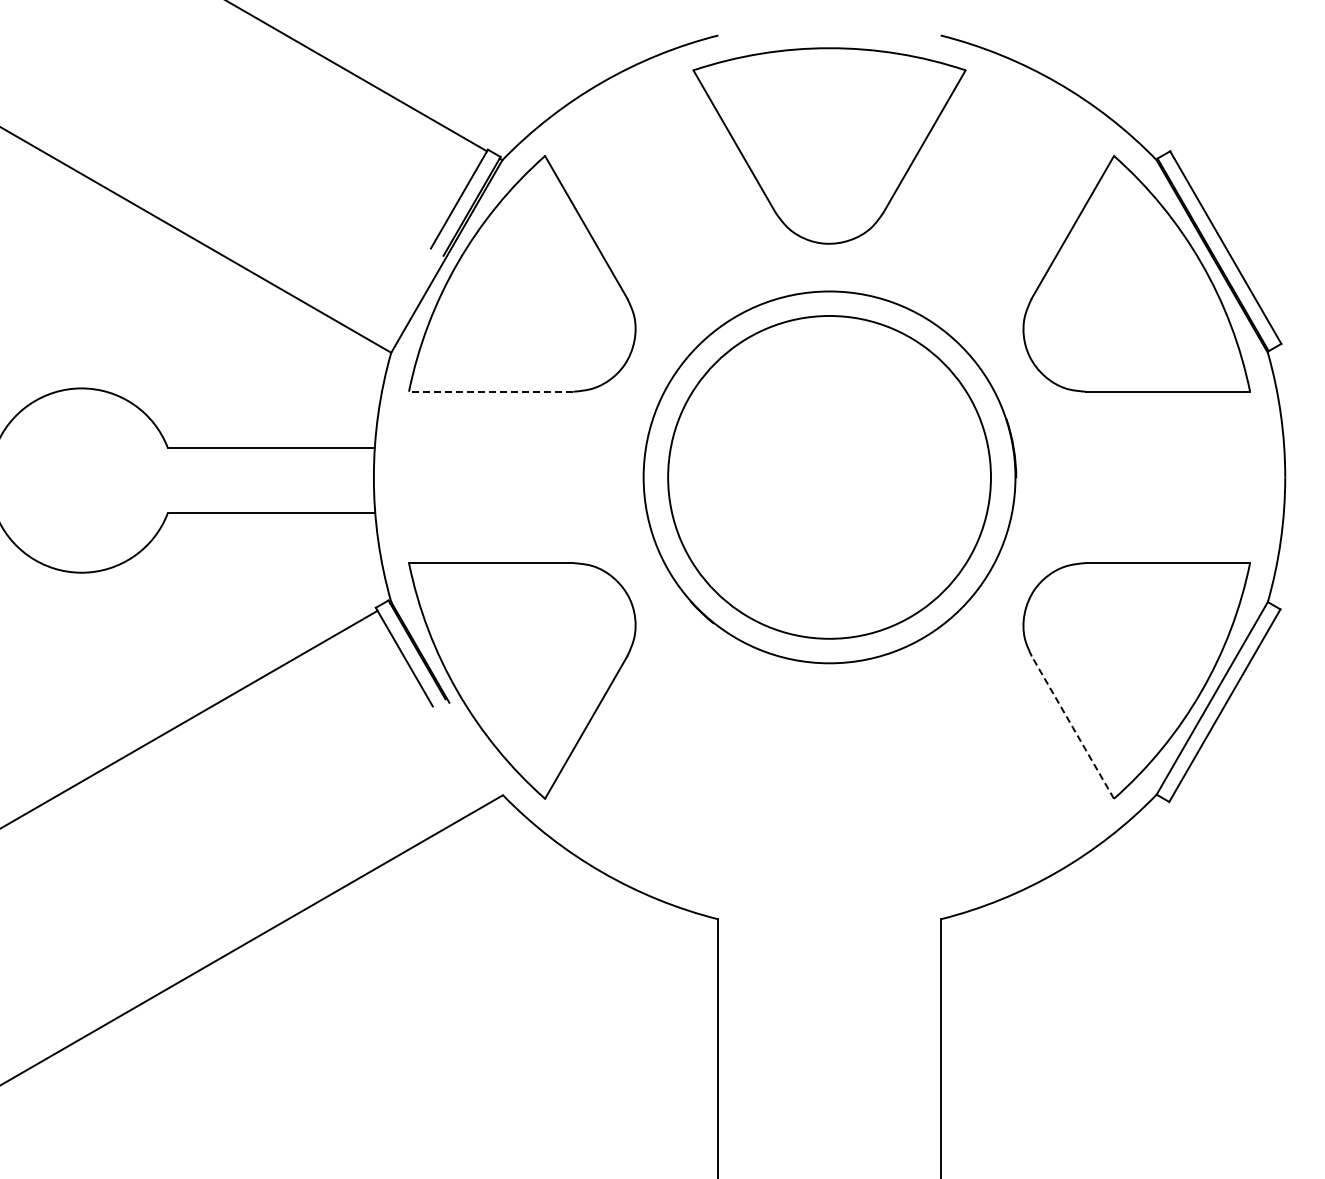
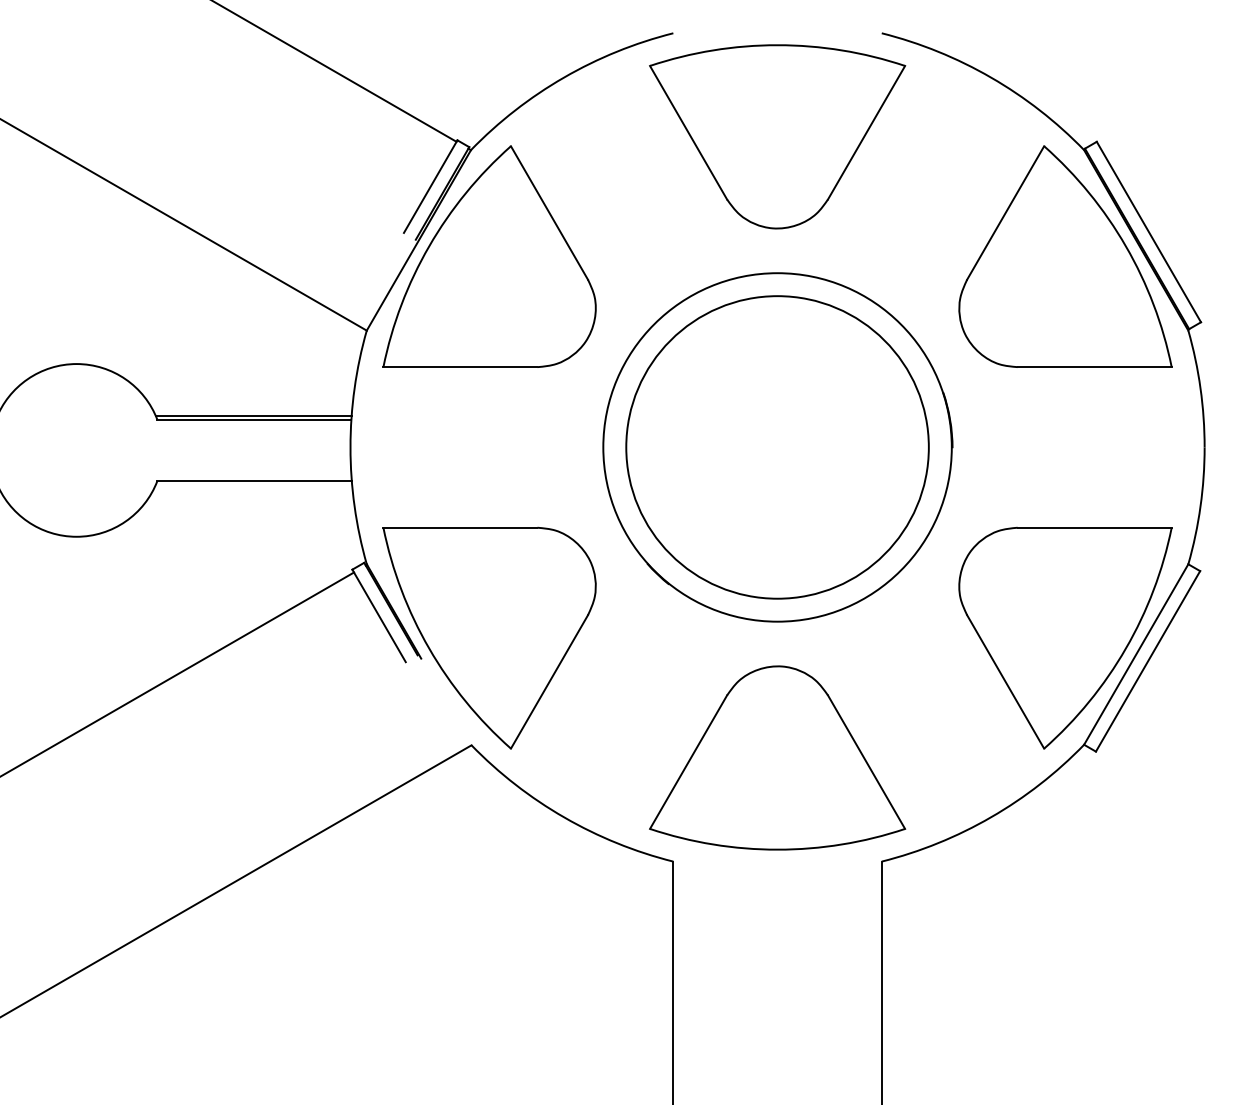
line: (490, 391) -> (459, 366), dashed -> solid
line: (270, 443) -> (253, 415), added
line: (1072, 727) -> (1005, 681), dashed -> solid
part: (829, 808) -> (777, 757), added

